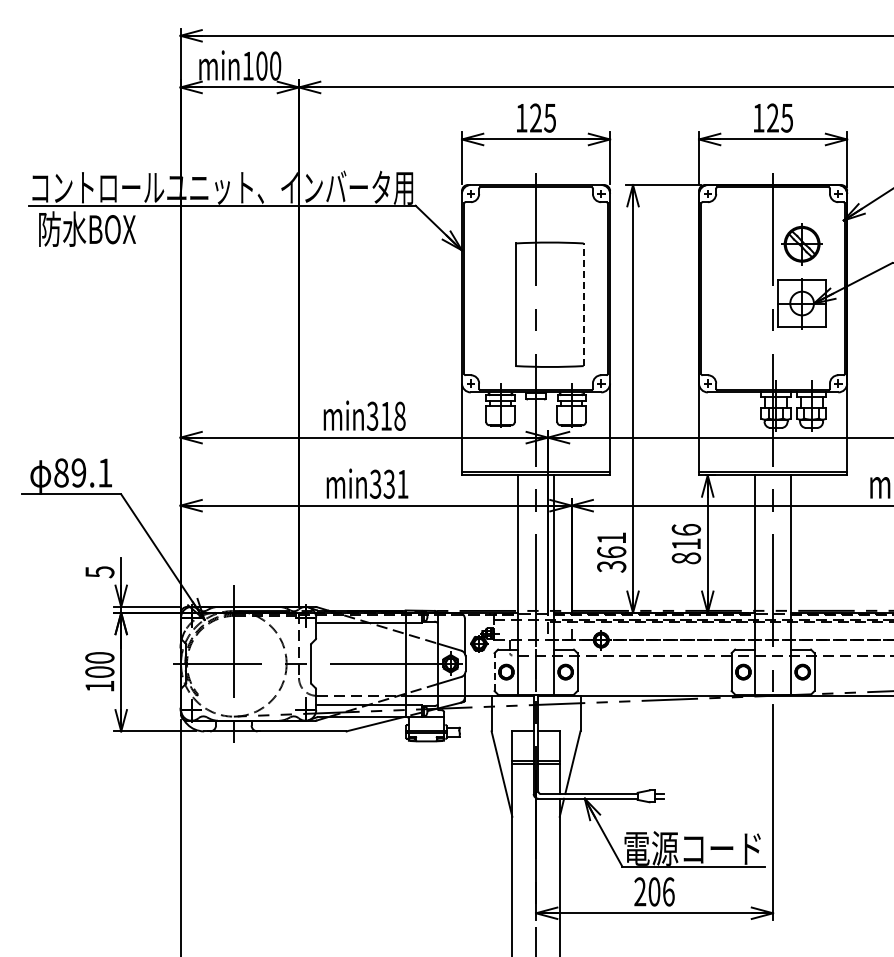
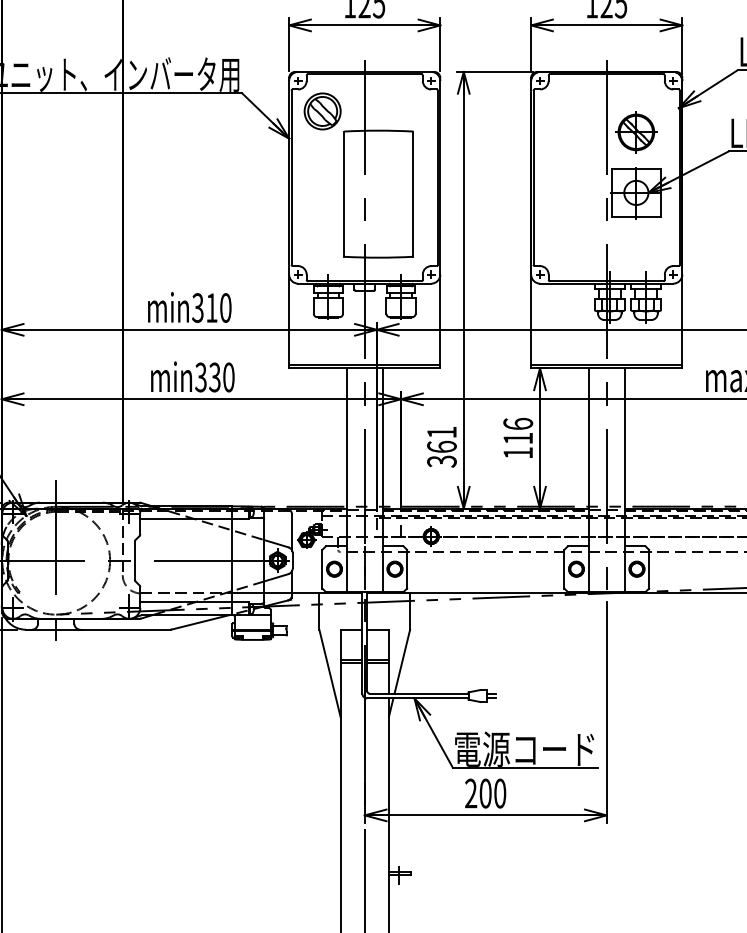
part: (494, 223) -> (322, 111), added
line: (583, 304) -> (413, 193), dashed -> solid
text: (399, 416) -> (225, 308), min318 -> min310
text: (402, 483) -> (228, 376), min331 -> min330
text: (686, 558) -> (518, 453), 816 -> 116
line: (494, 672) -> (322, 569), dashed -> solid
text: (668, 891) -> (499, 793), 206 -> 200

